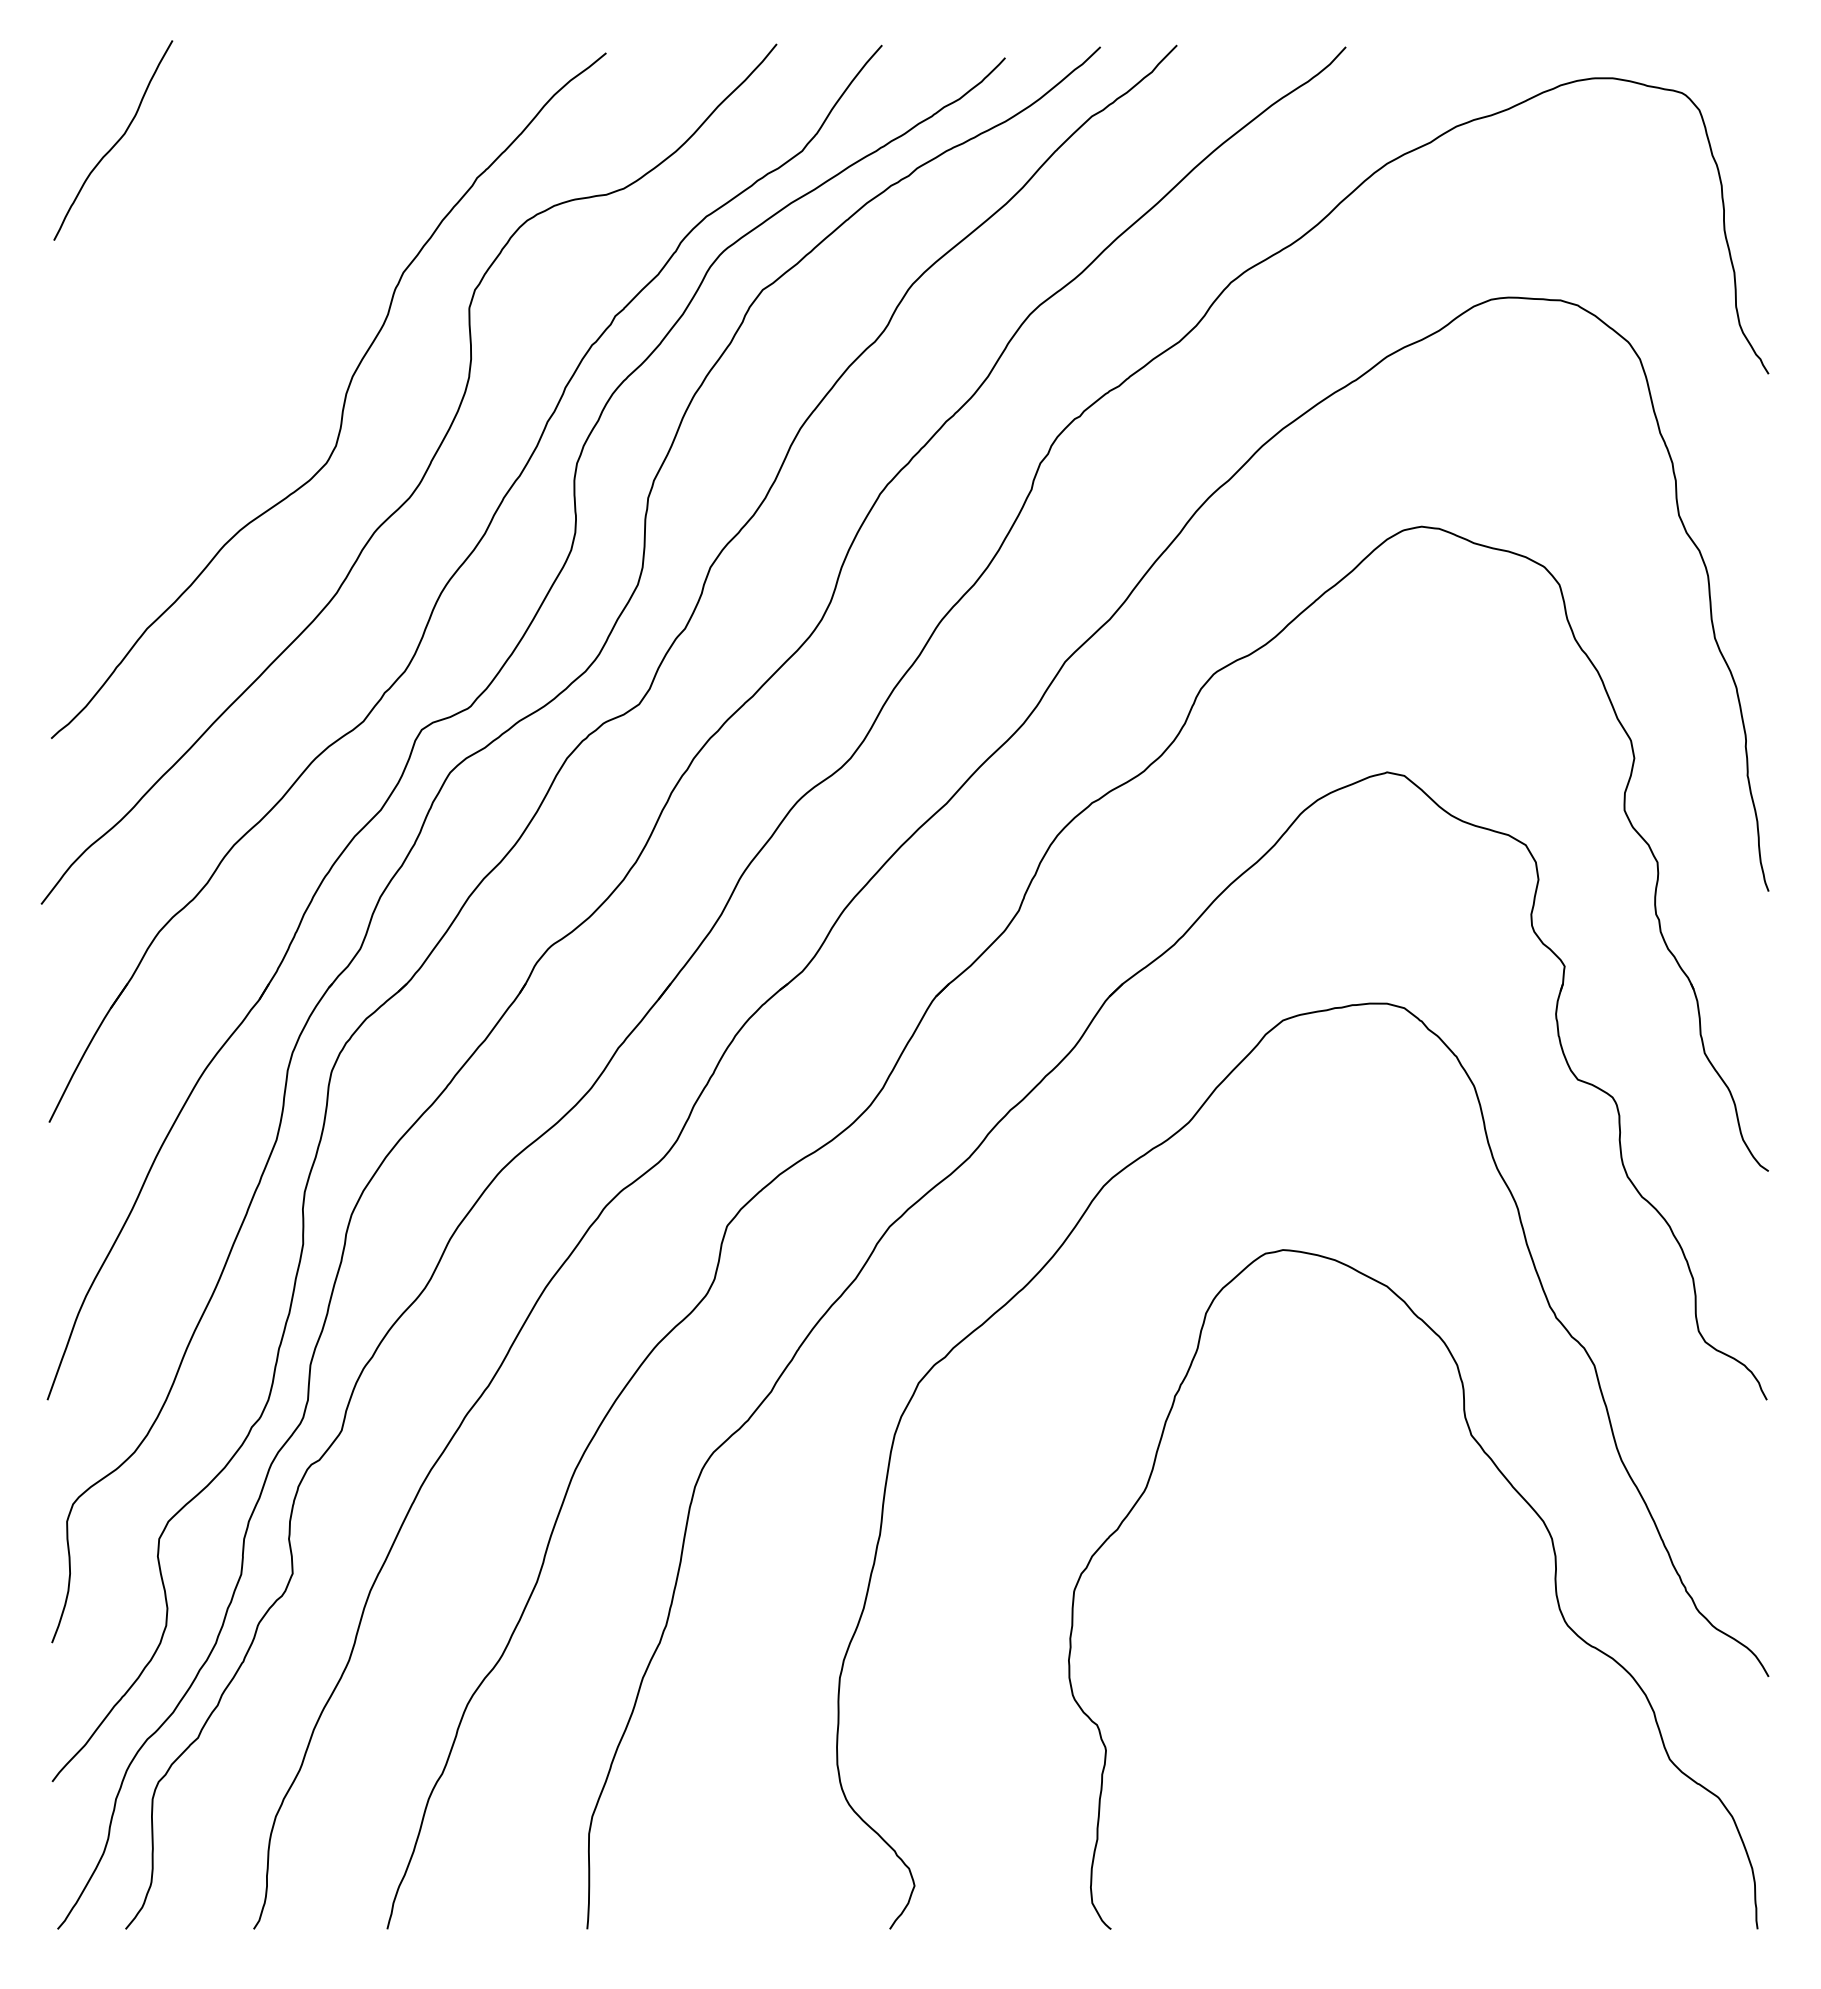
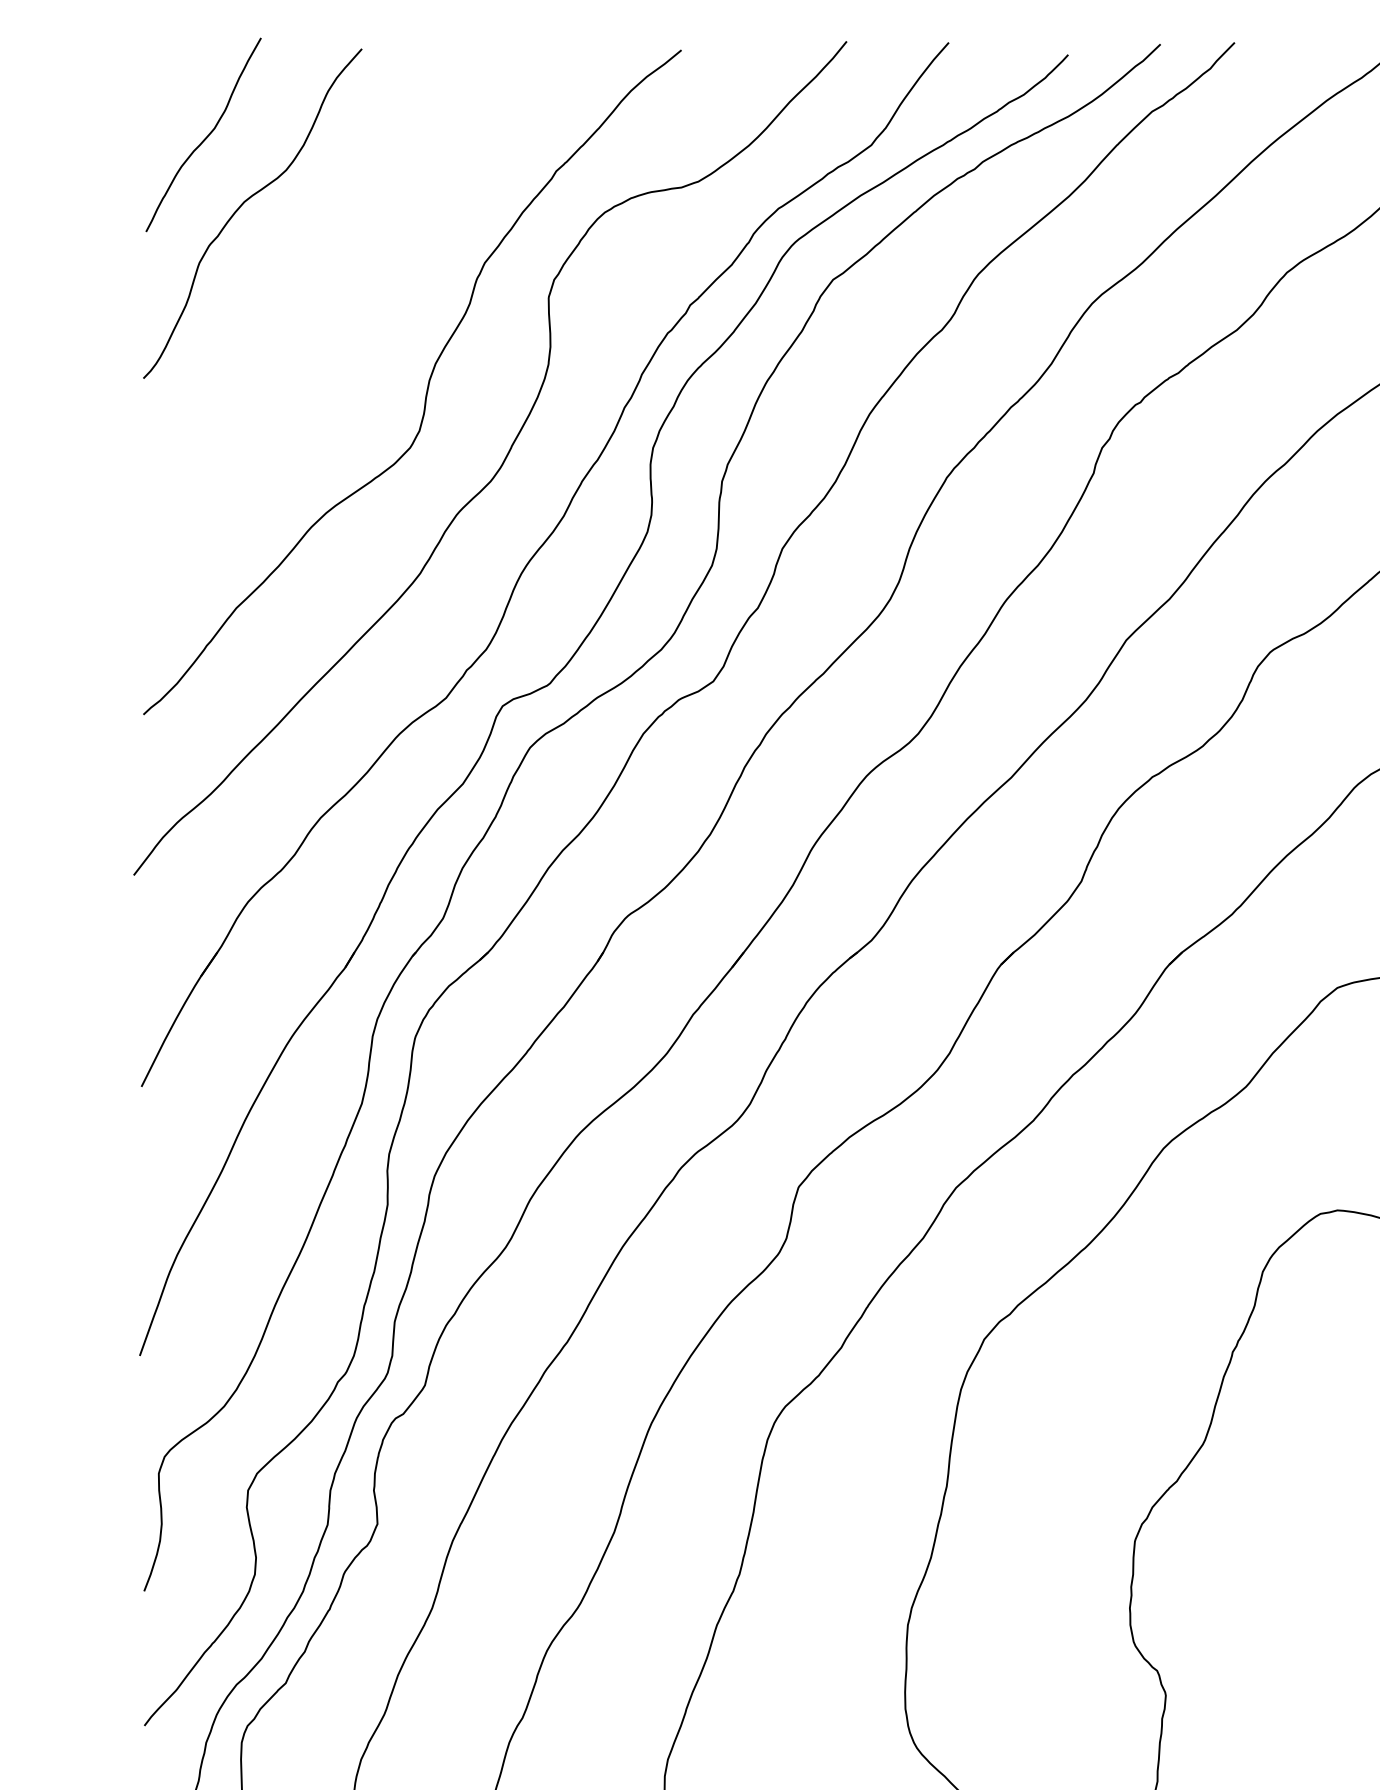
curve: (154, 212) -> (243, 204), added

